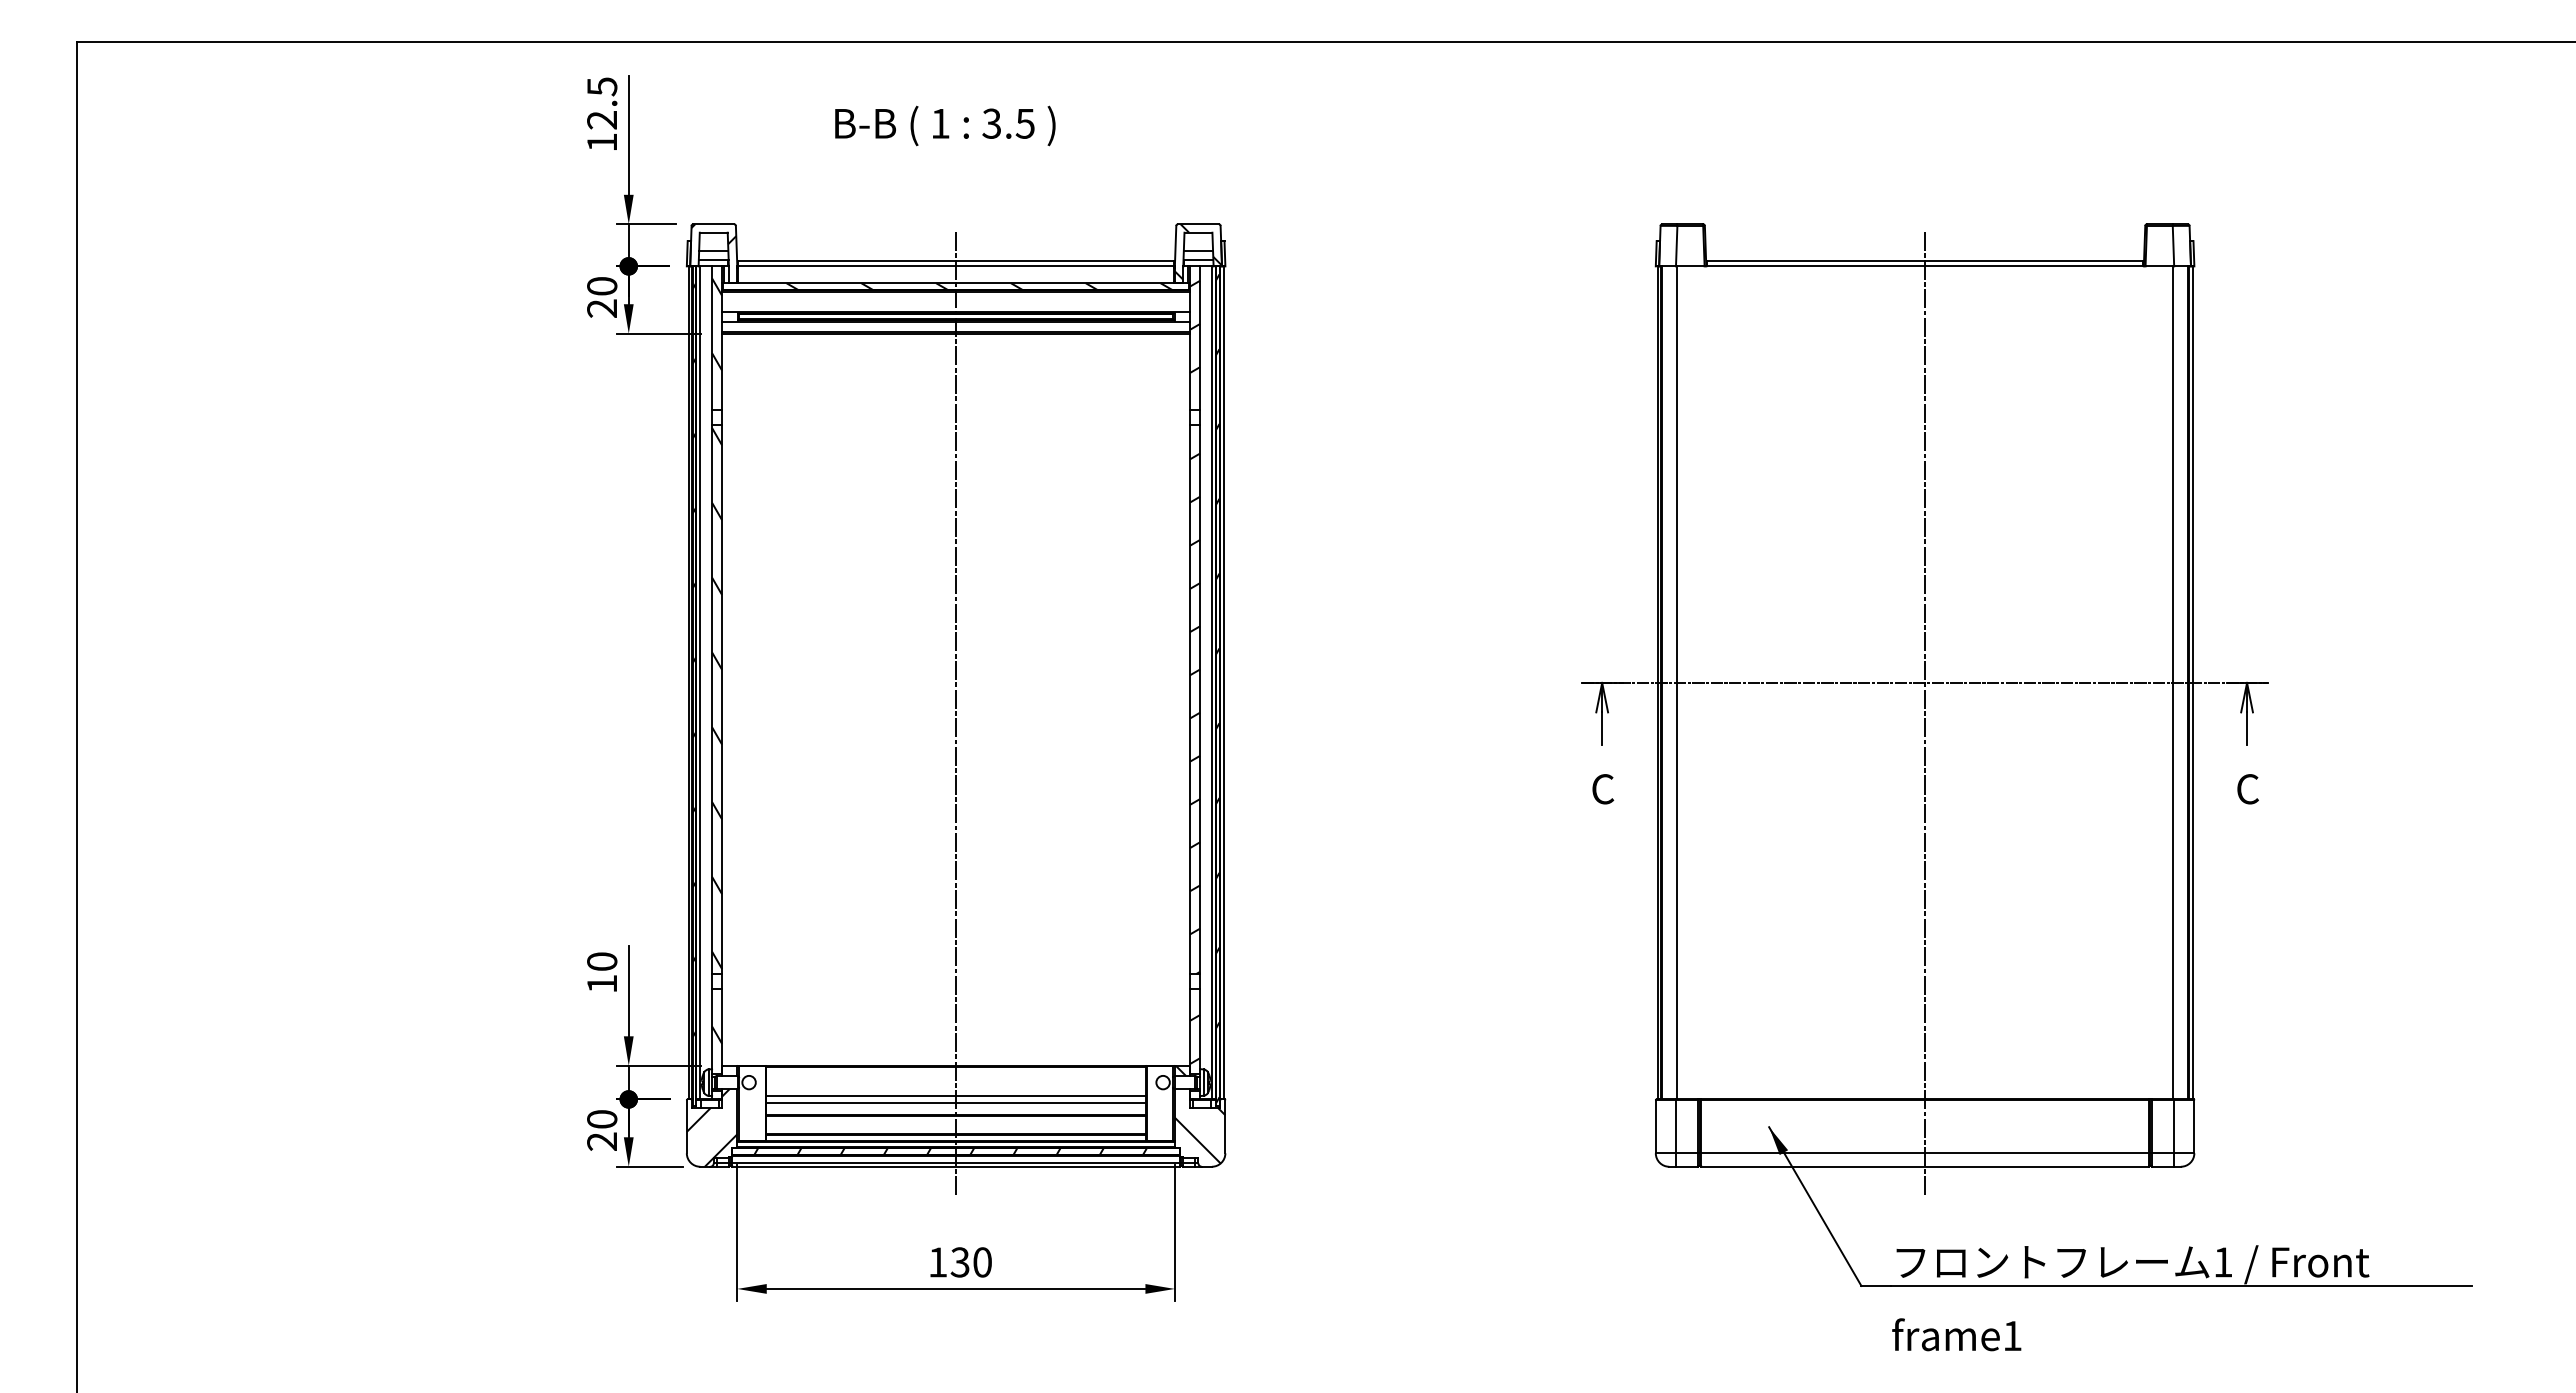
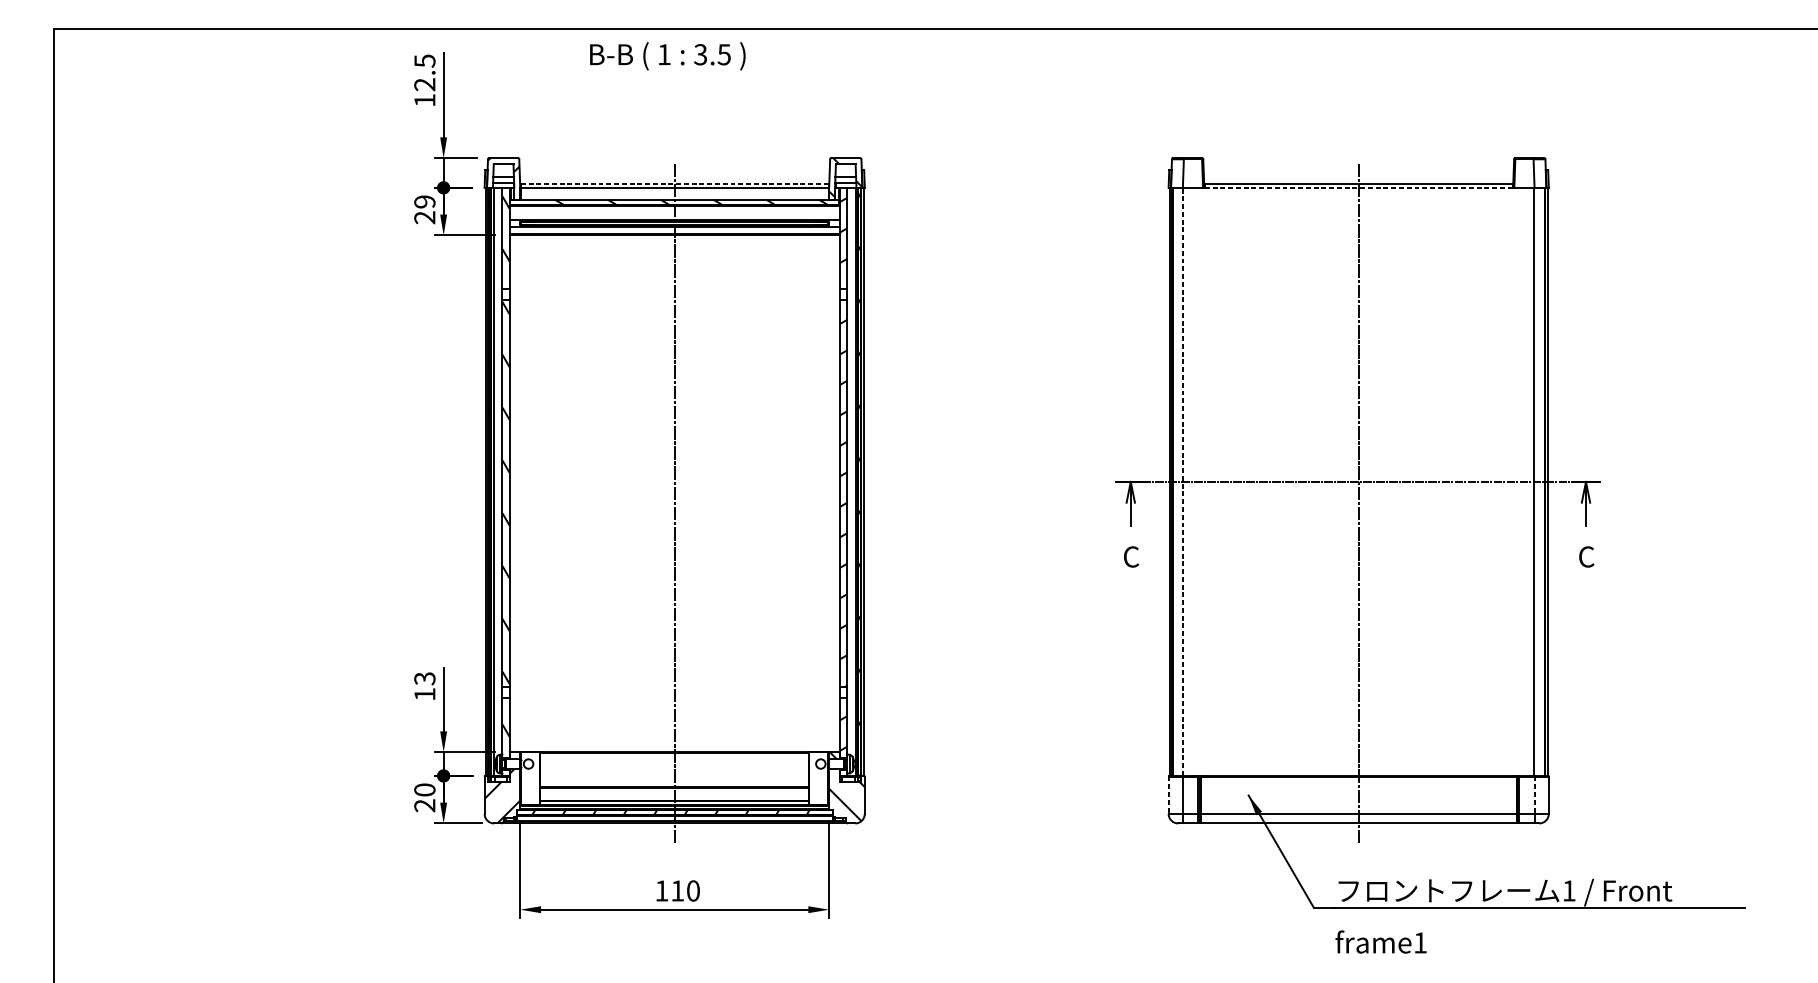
text: (945, 125) -> (667, 55), moved
line: (956, 261) -> (674, 184), solid -> dashed
line: (1925, 266) -> (1359, 187), solid -> dashed
text: (602, 286) -> (425, 202), 20 -> 29
line: (1676, 682) -> (1183, 481), solid -> dashed
text: (602, 961) -> (425, 678), 10 -> 13
line: (955, 1096) -> (674, 773), removed
line: (955, 1102) -> (674, 778), removed
line: (1655, 1126) -> (1168, 795), solid -> dashed
line: (2174, 1126) -> (1534, 795), solid -> dashed
text: (959, 1262) -> (677, 891), 130 -> 110

